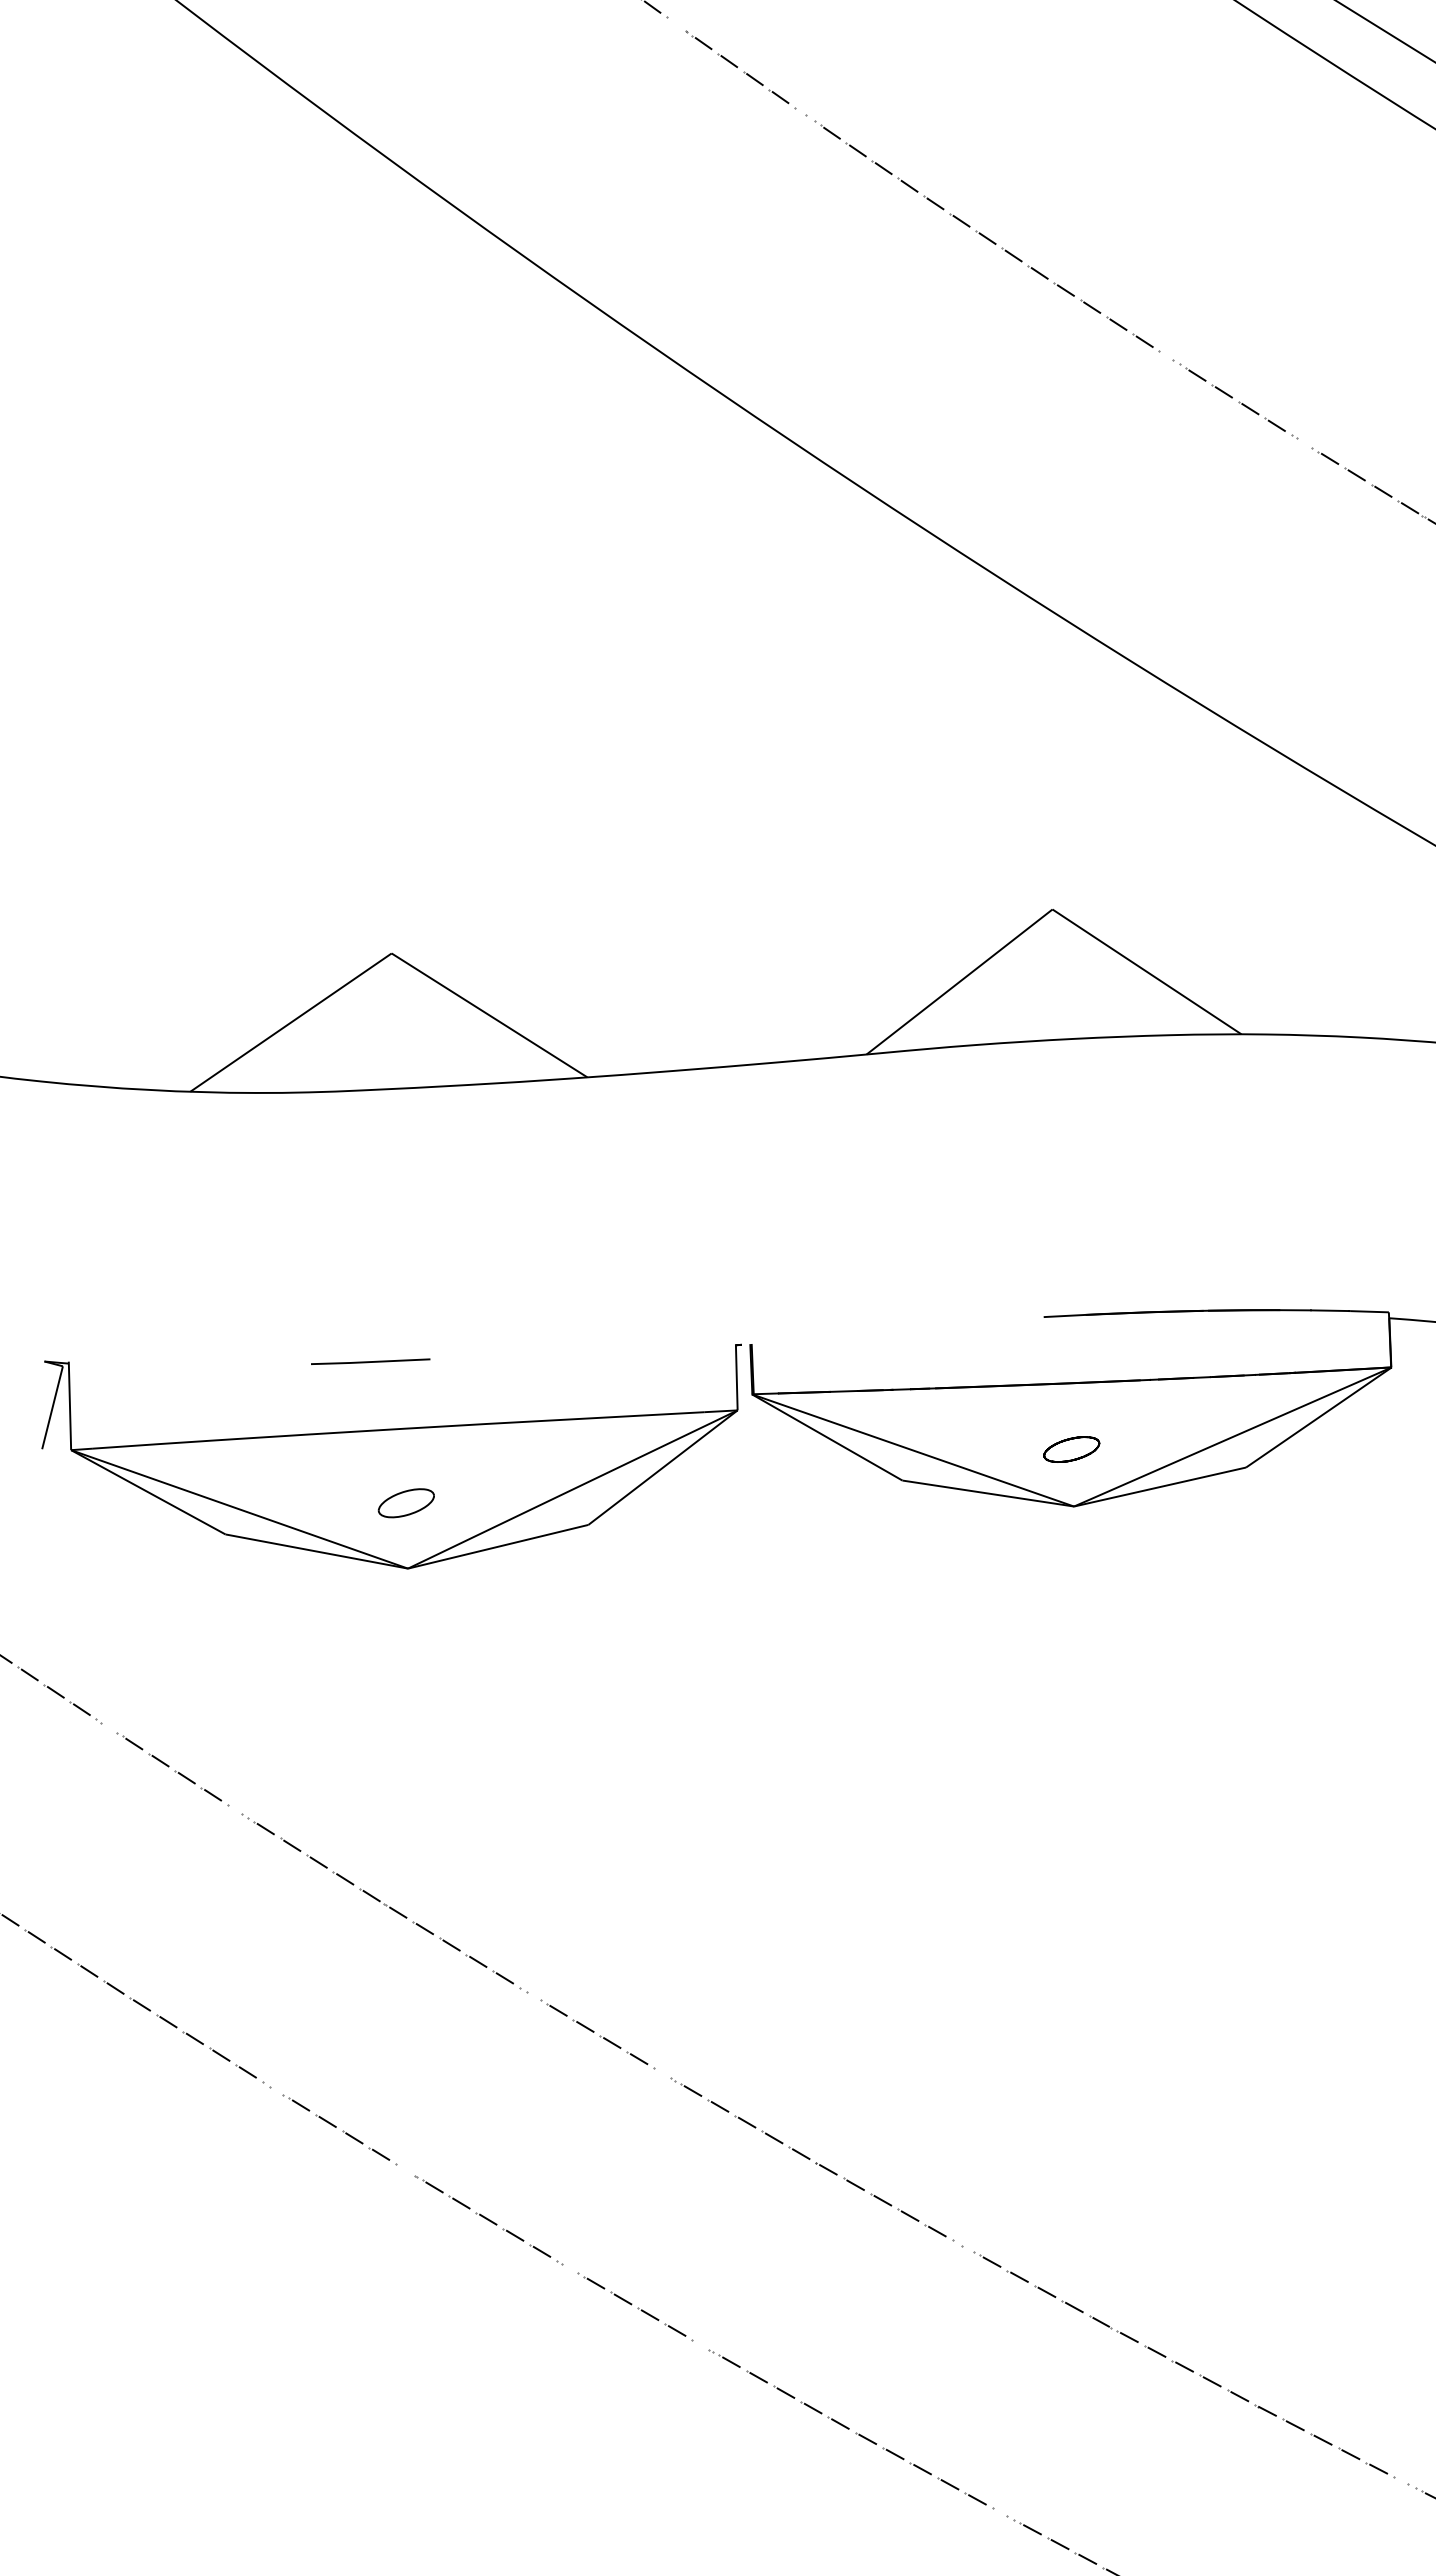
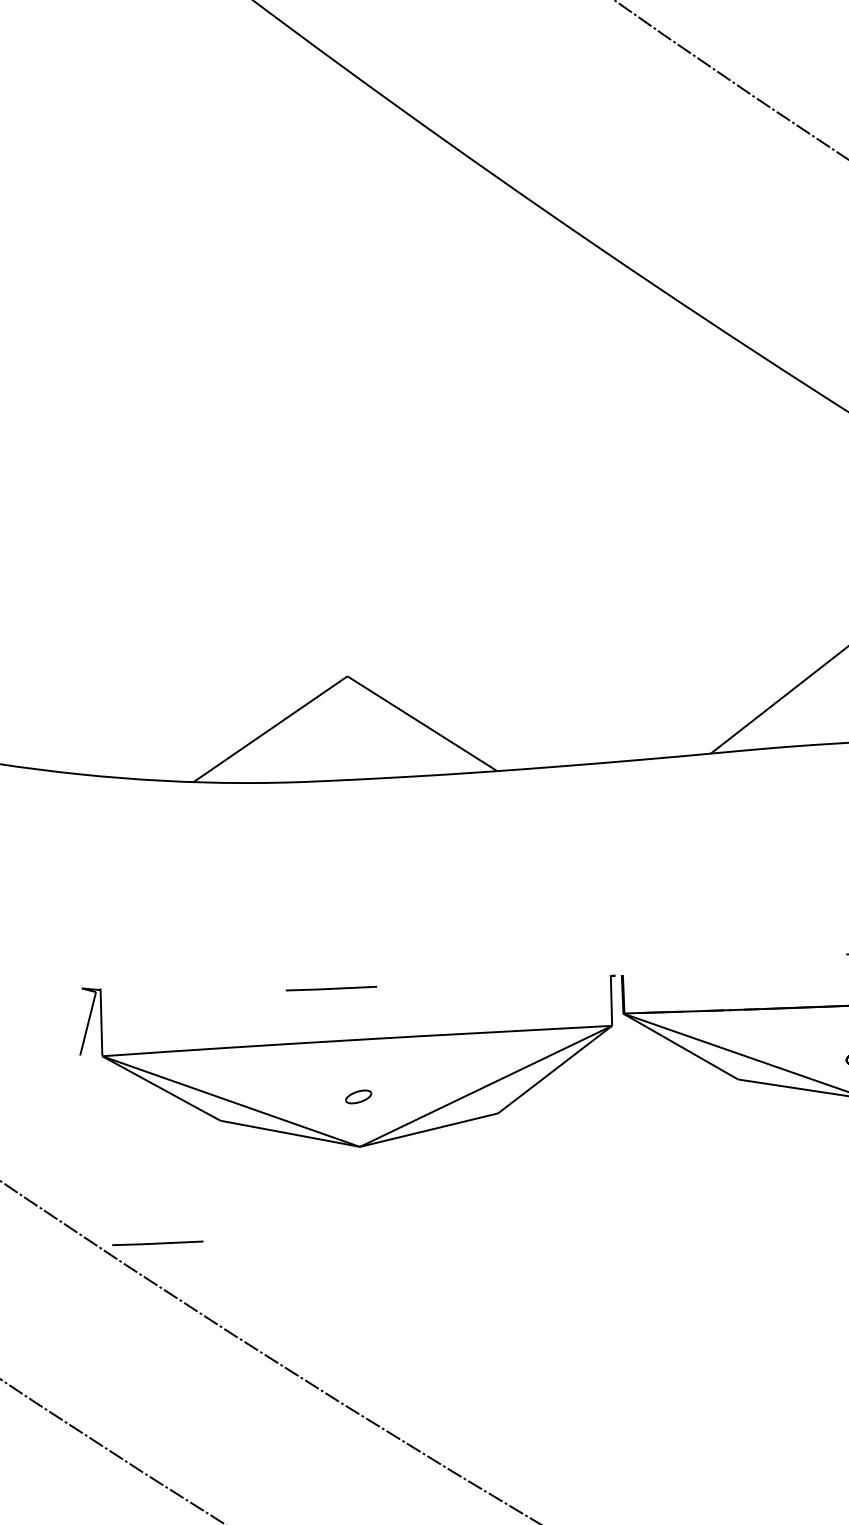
part: (405, 1503) -> (358, 1097), size x0.6
line: (143, 1694) -> (157, 1243), added

